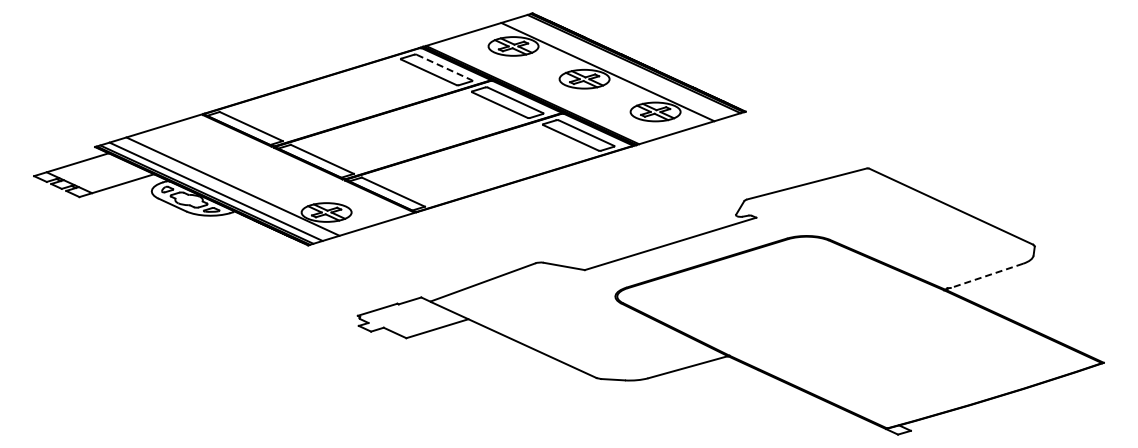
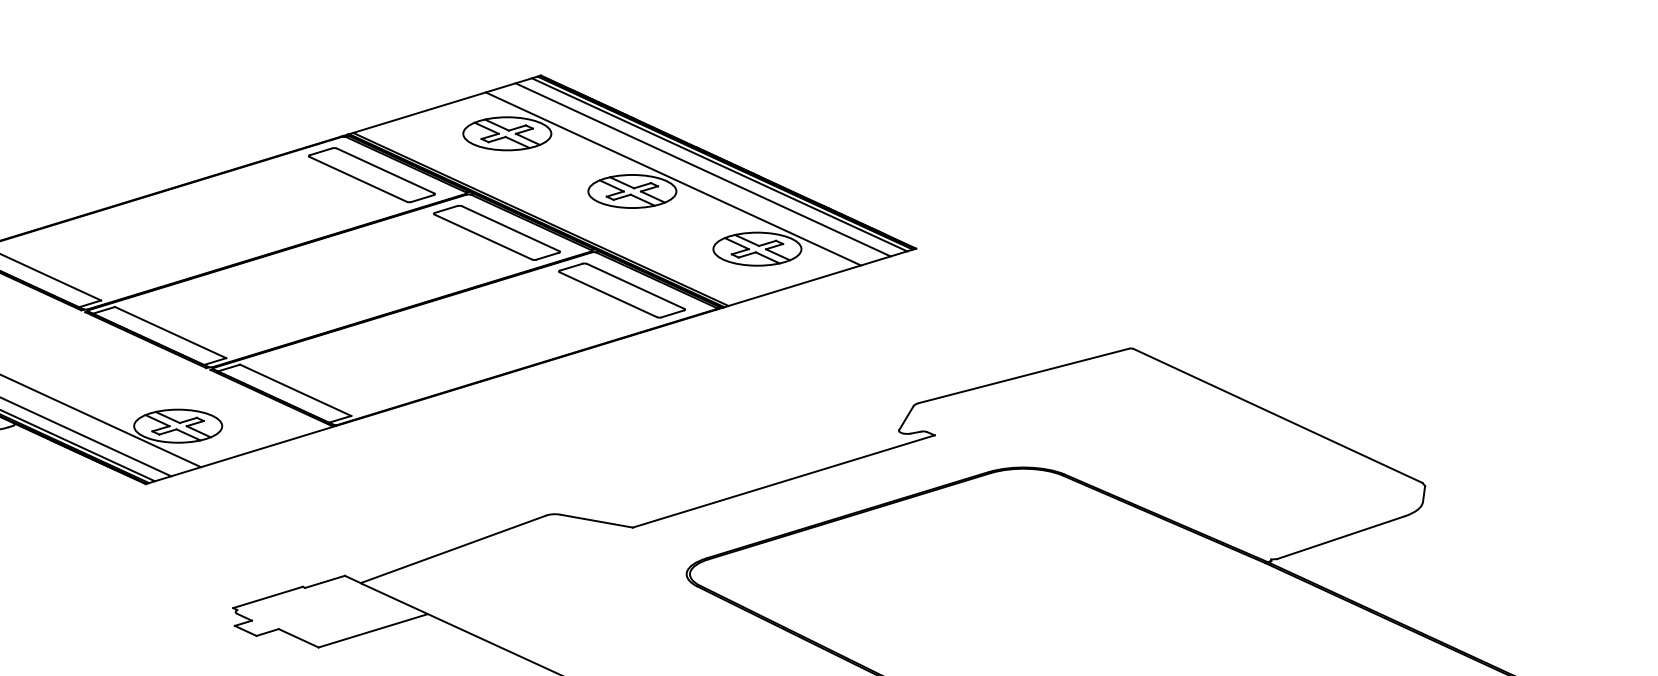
line: (624, 66) -> (702, 169), added
line: (444, 67) -> (385, 170), dashed -> solid
line: (986, 276) -> (1340, 538), dashed -> solid

